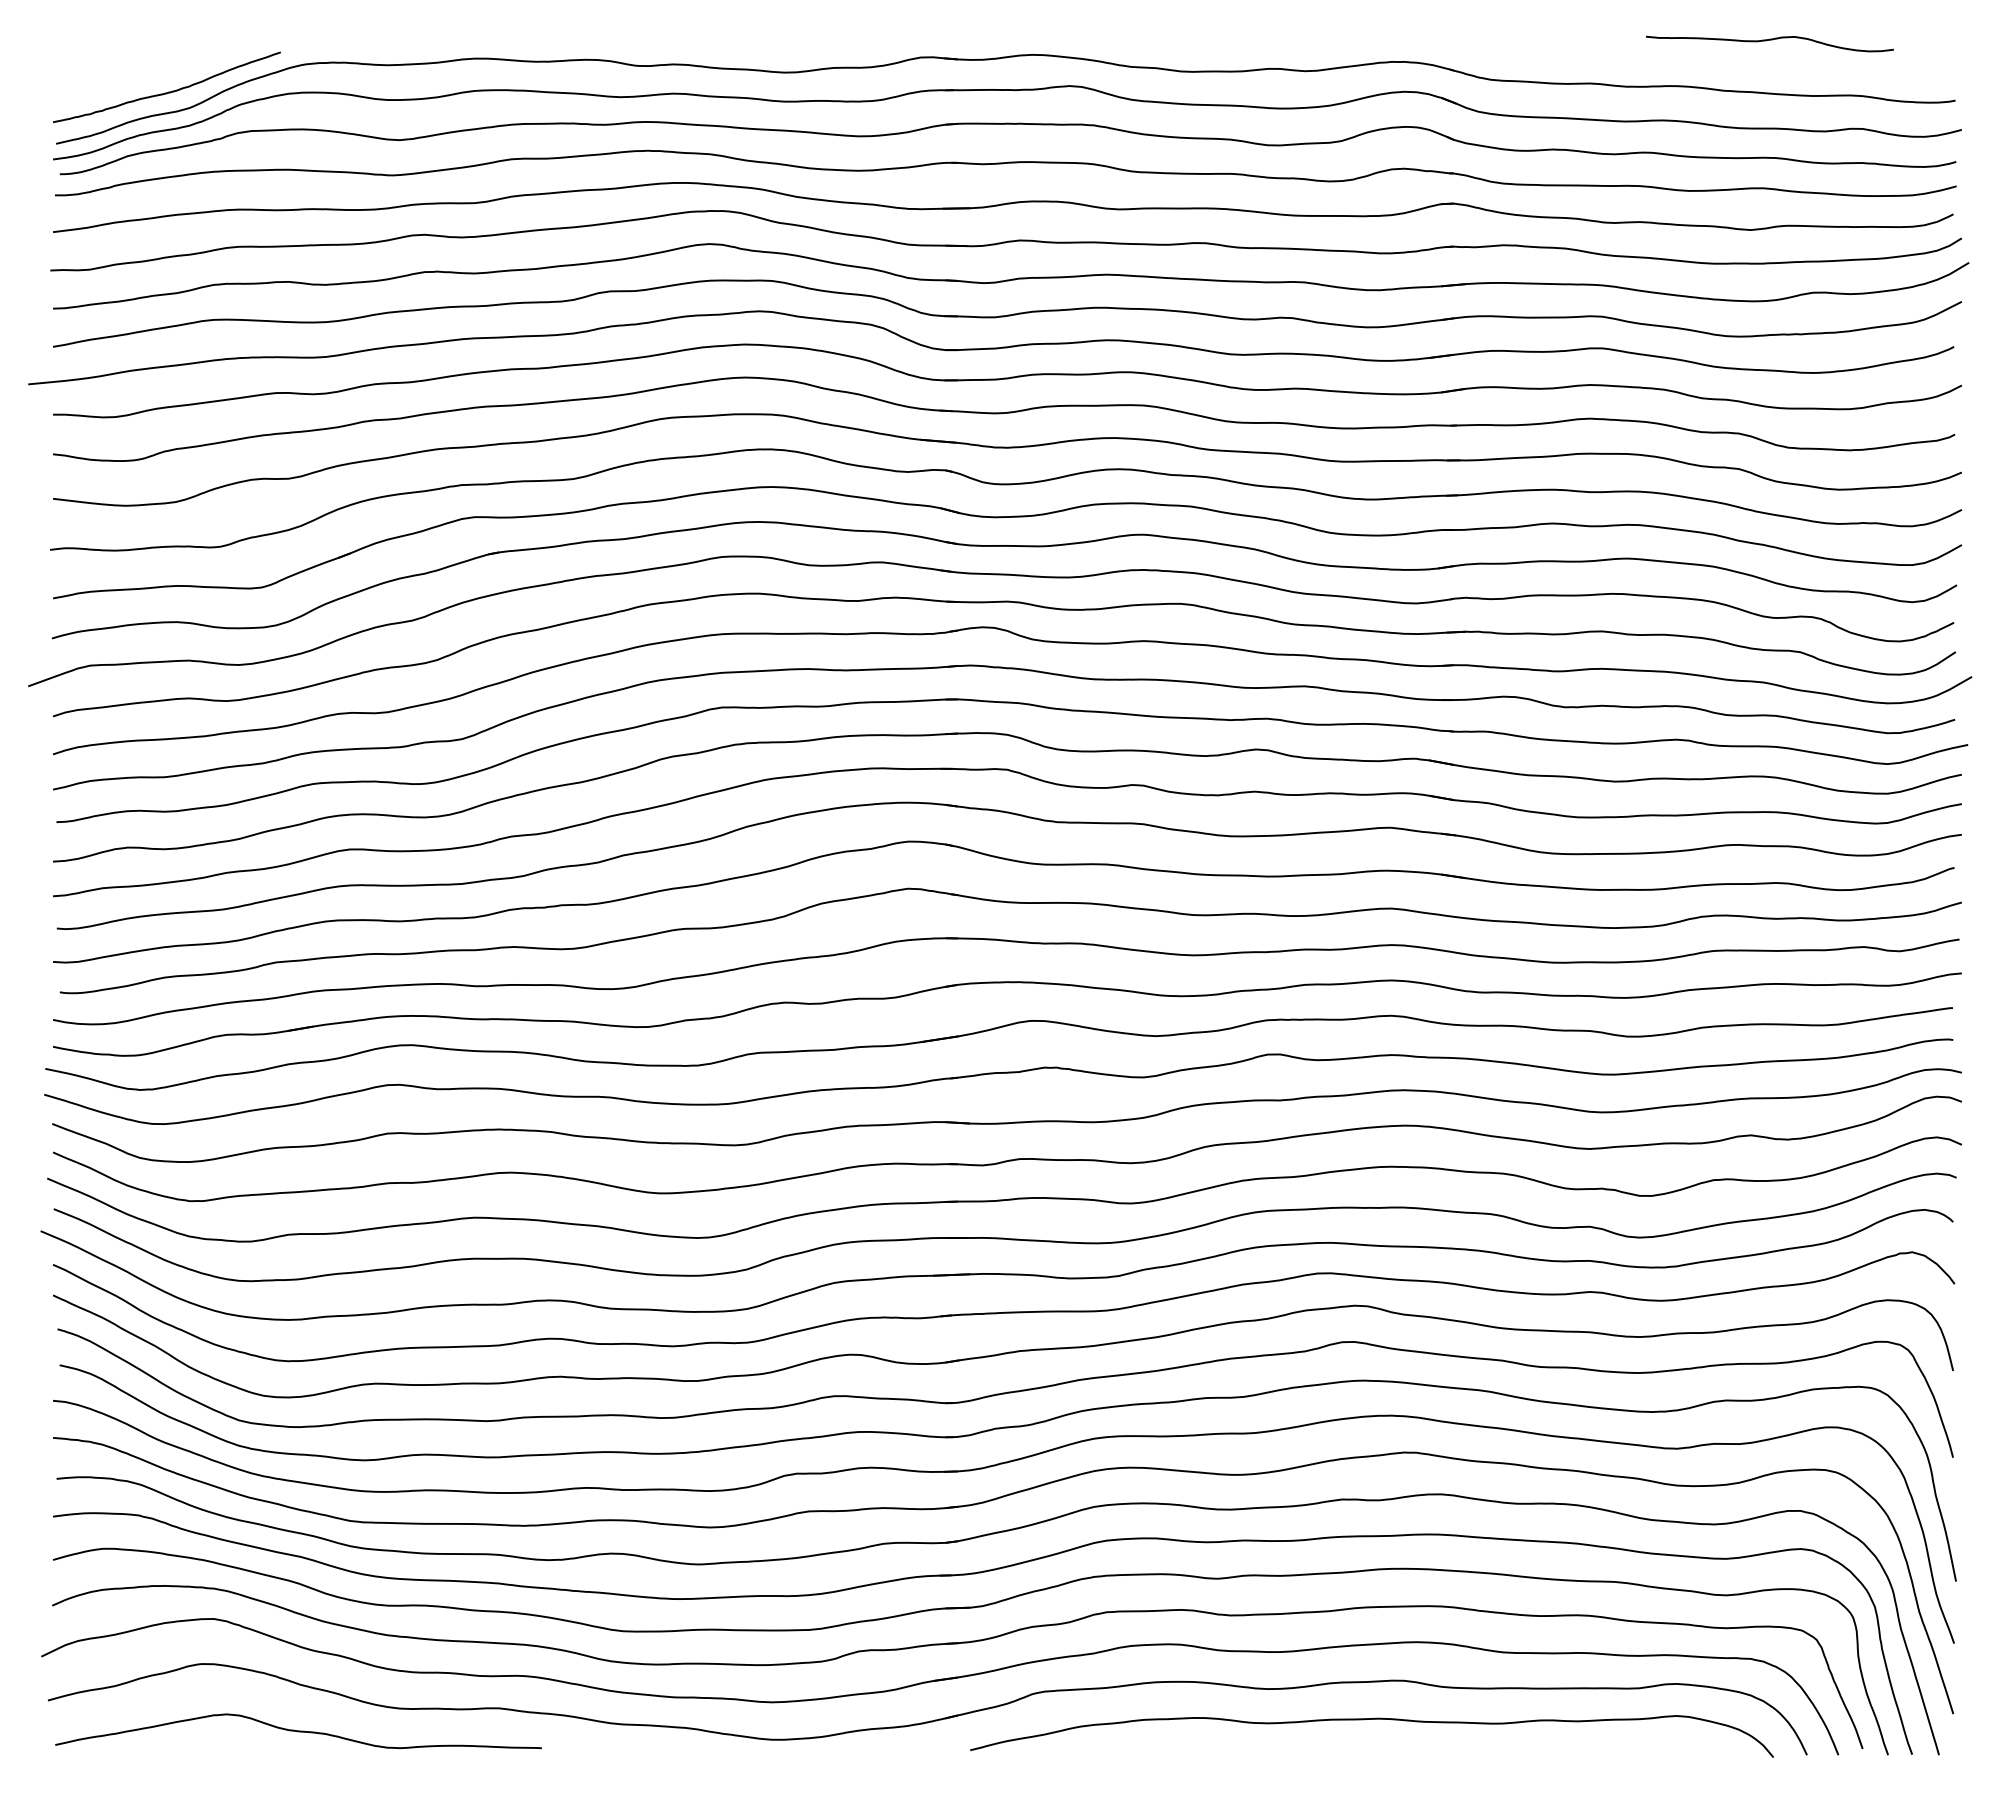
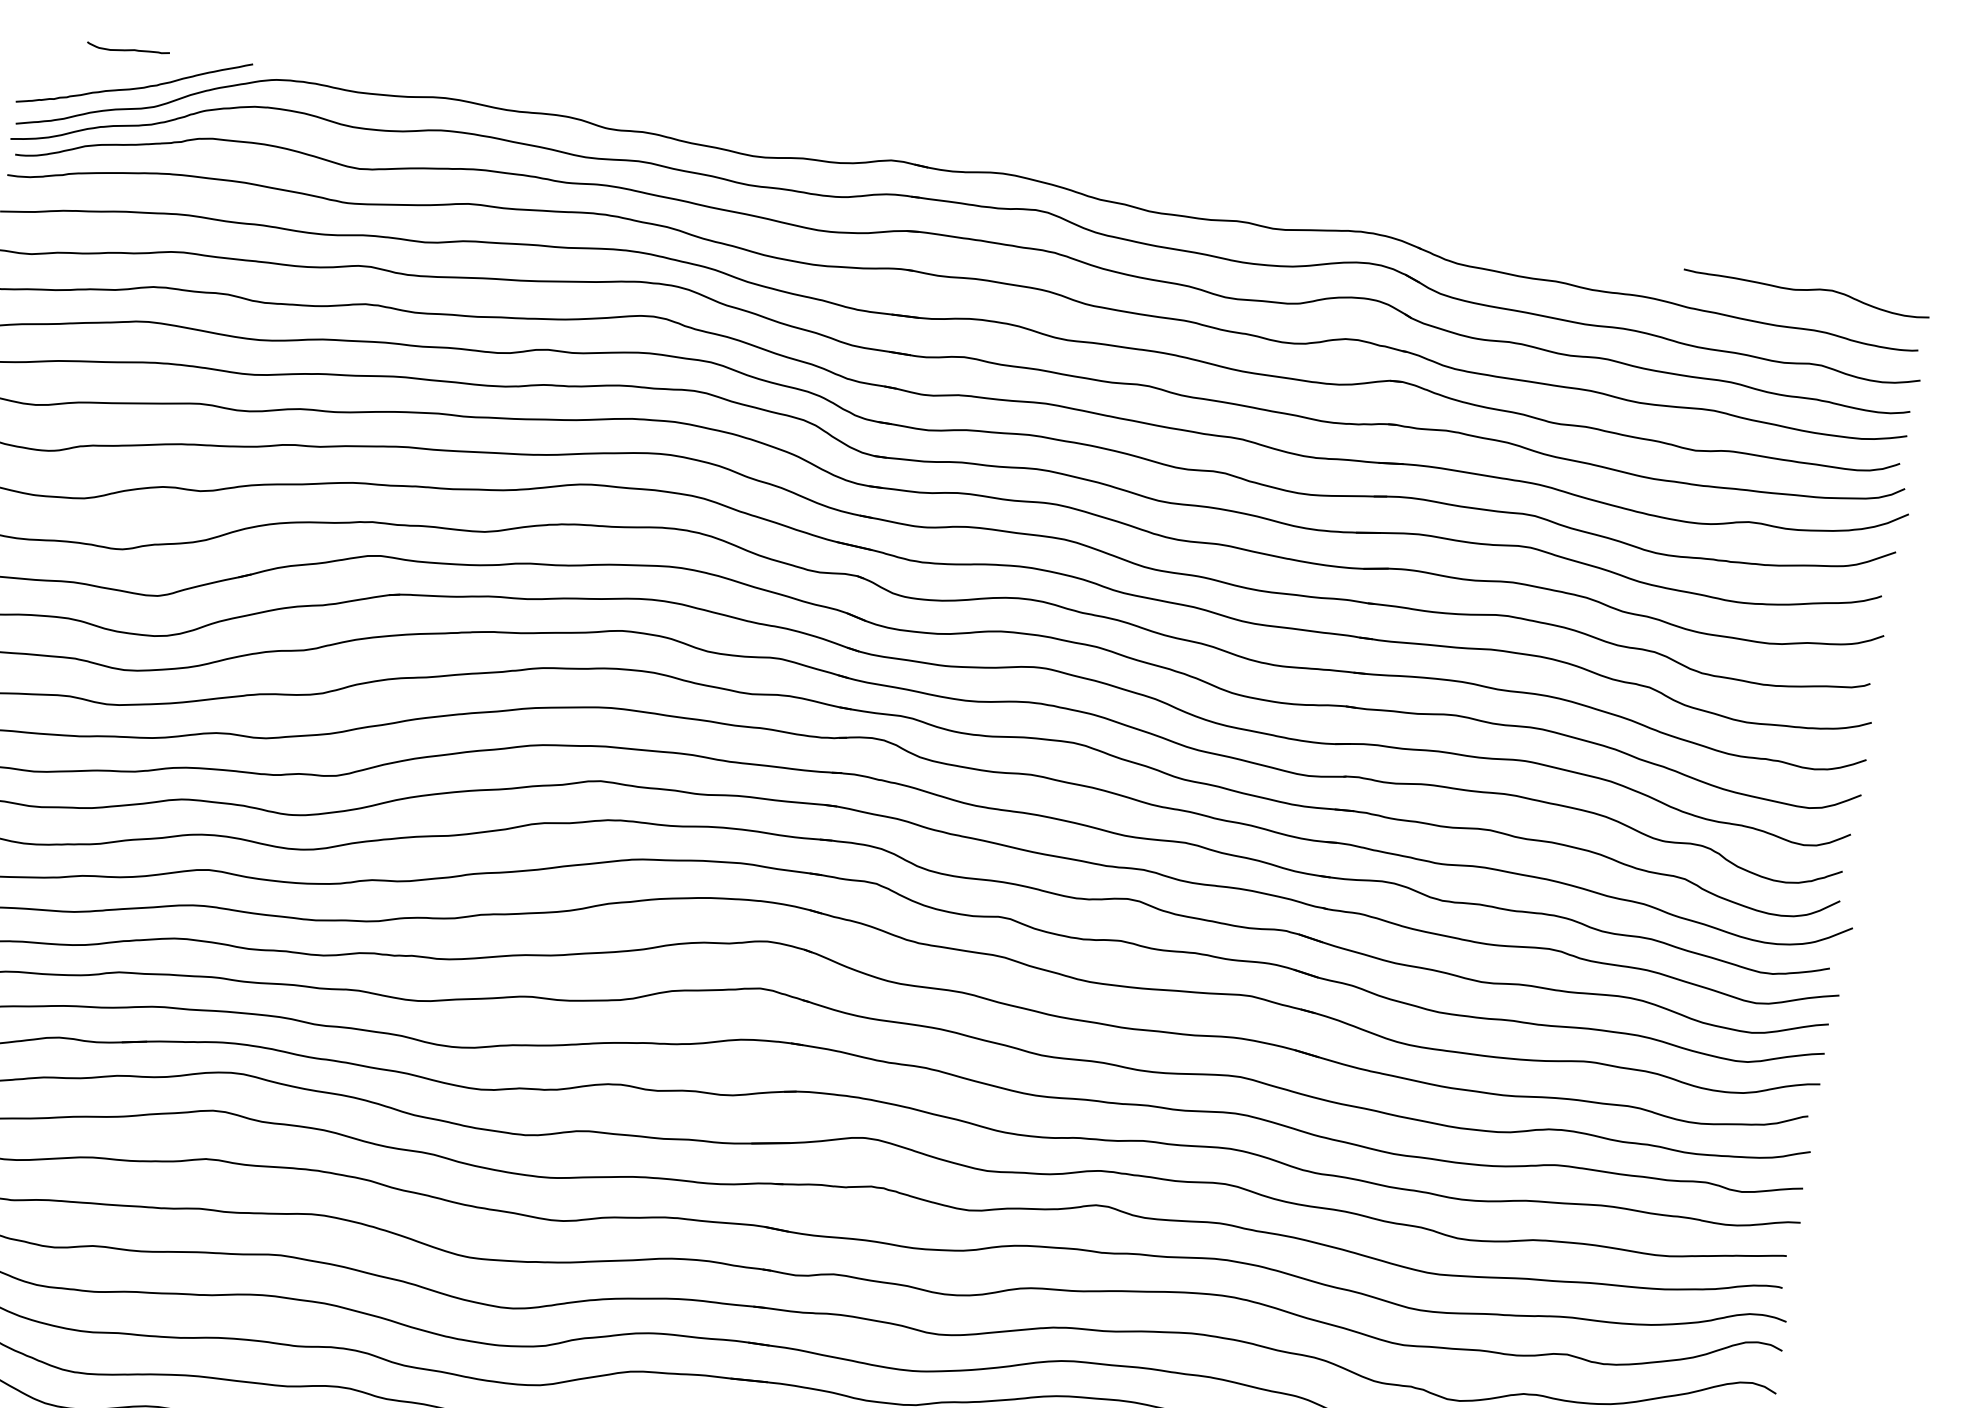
curve: (1769, 40) -> (1806, 290), moved
curve: (155, 55) -> (127, 49), added

